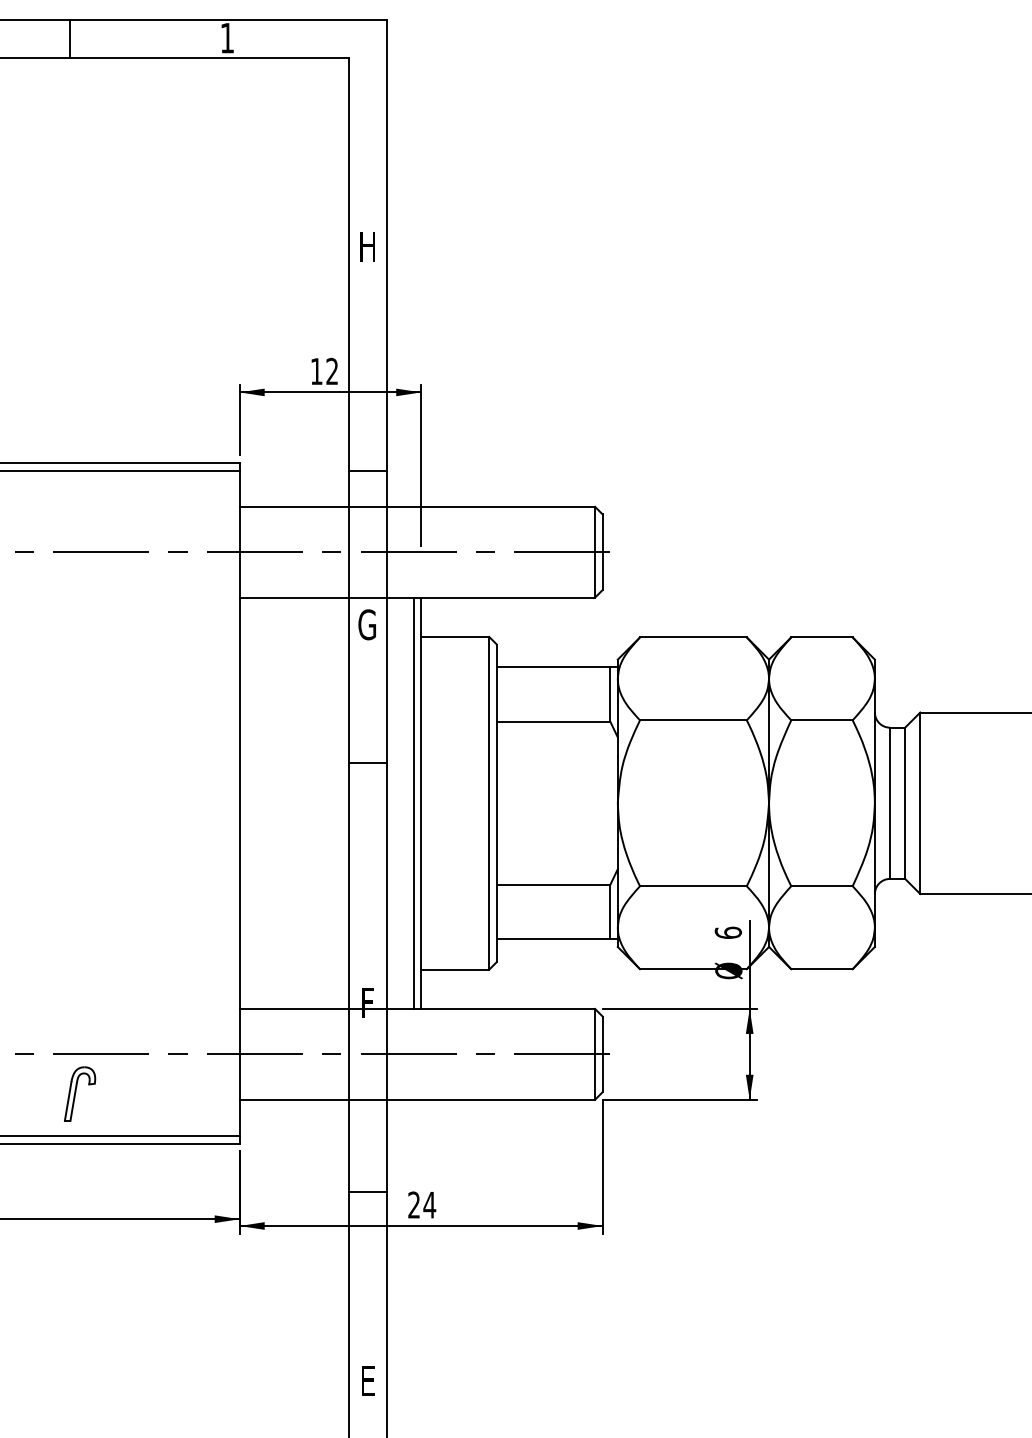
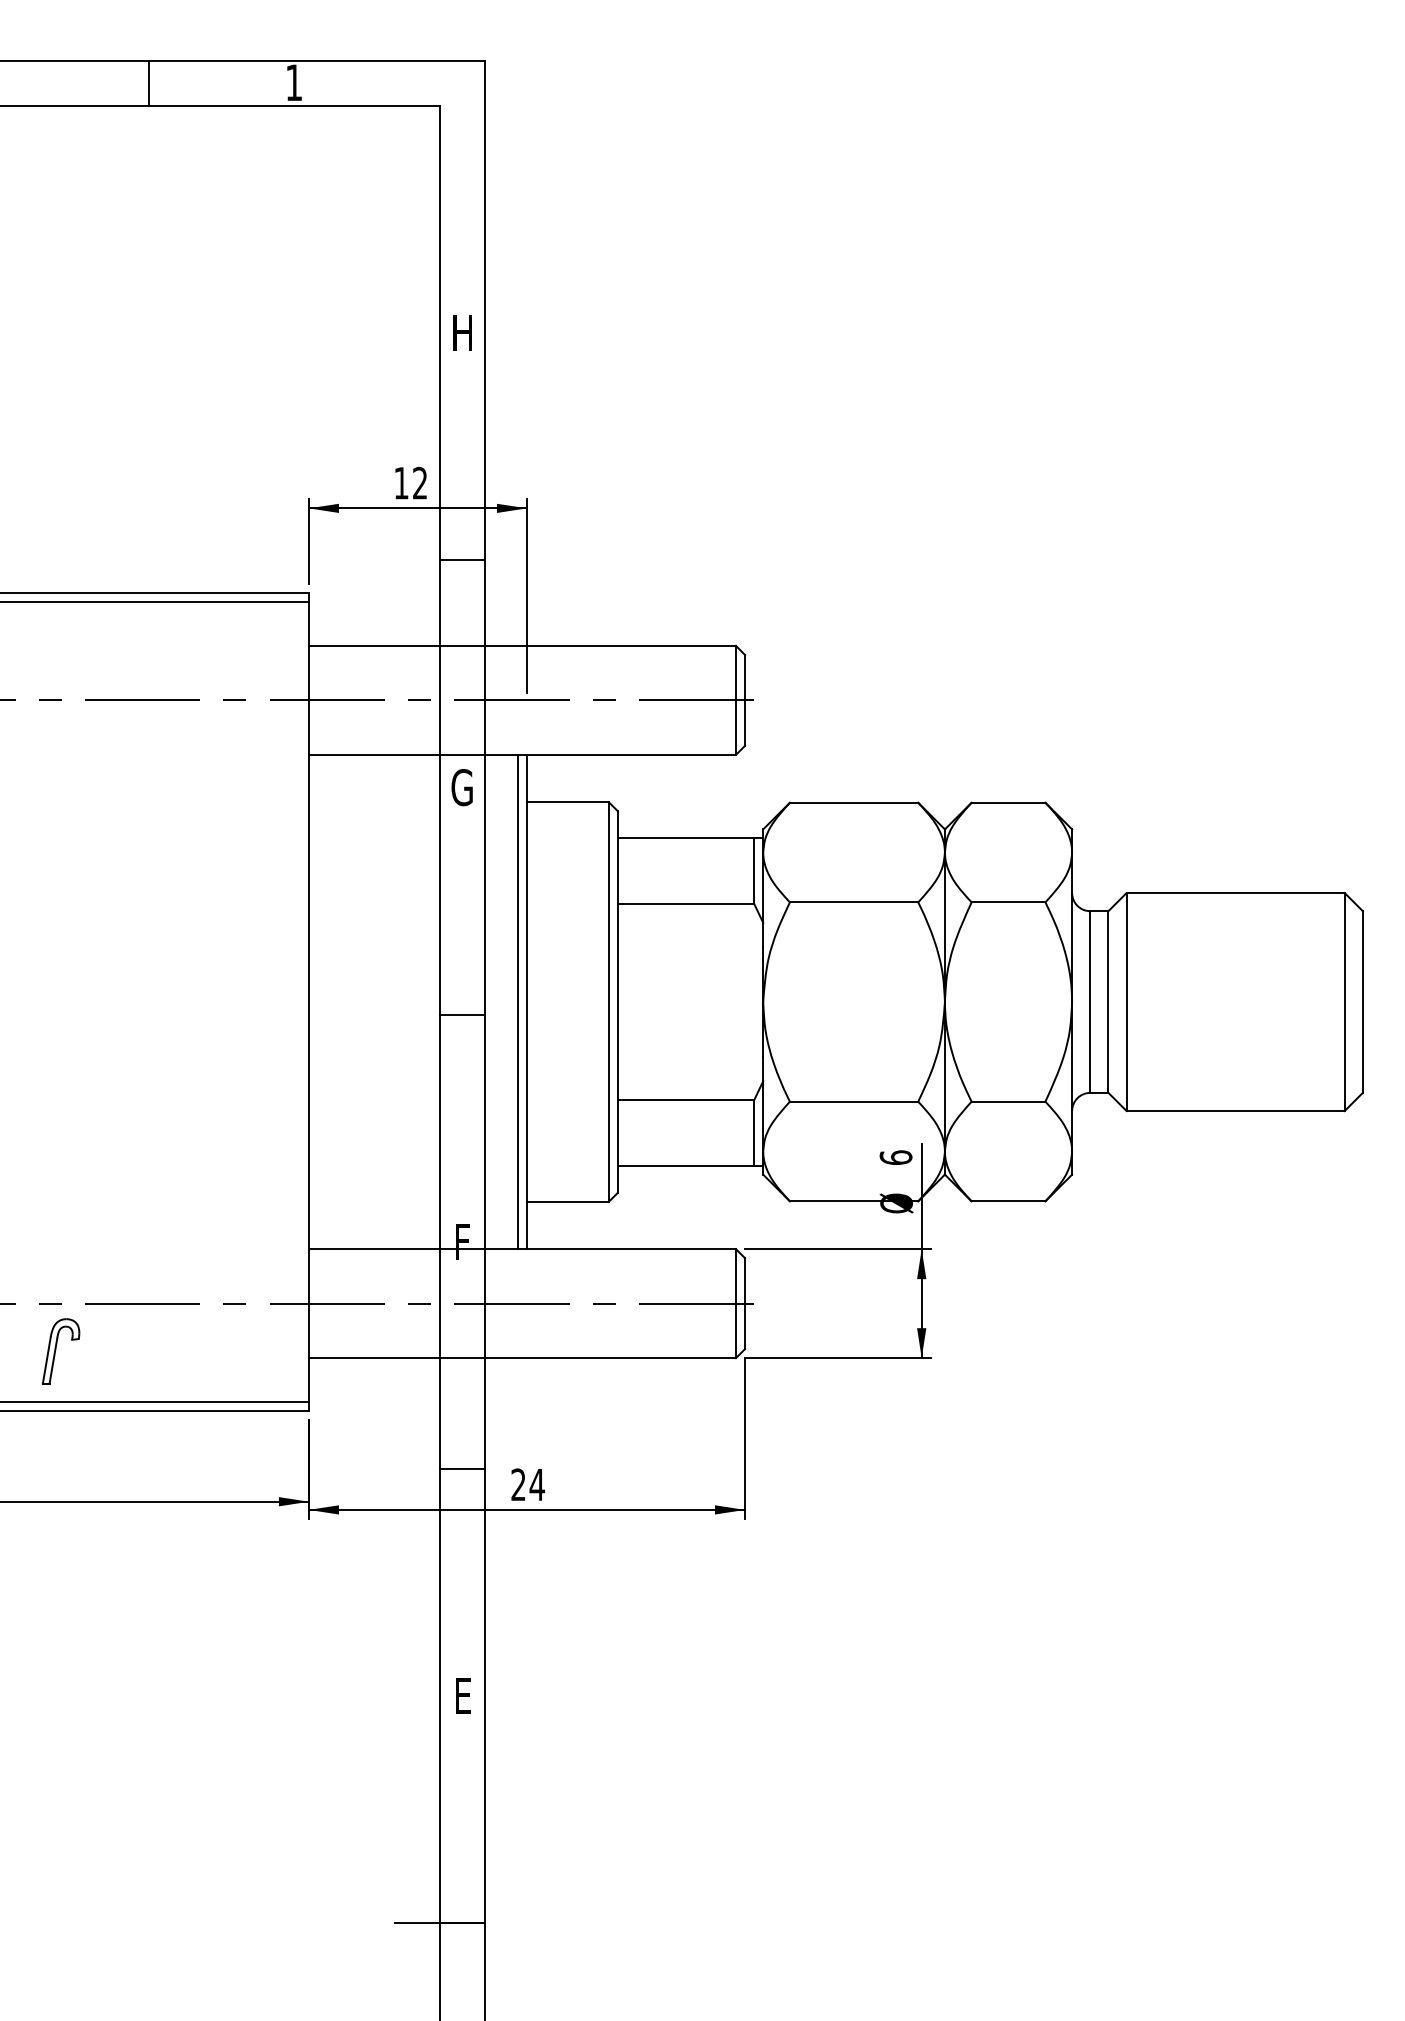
line: (70, 38) -> (149, 83), moved
line: (367, 471) -> (462, 560), moved
line: (367, 762) -> (462, 1014), moved
part: (80, 1094) -> (61, 1351), moved

